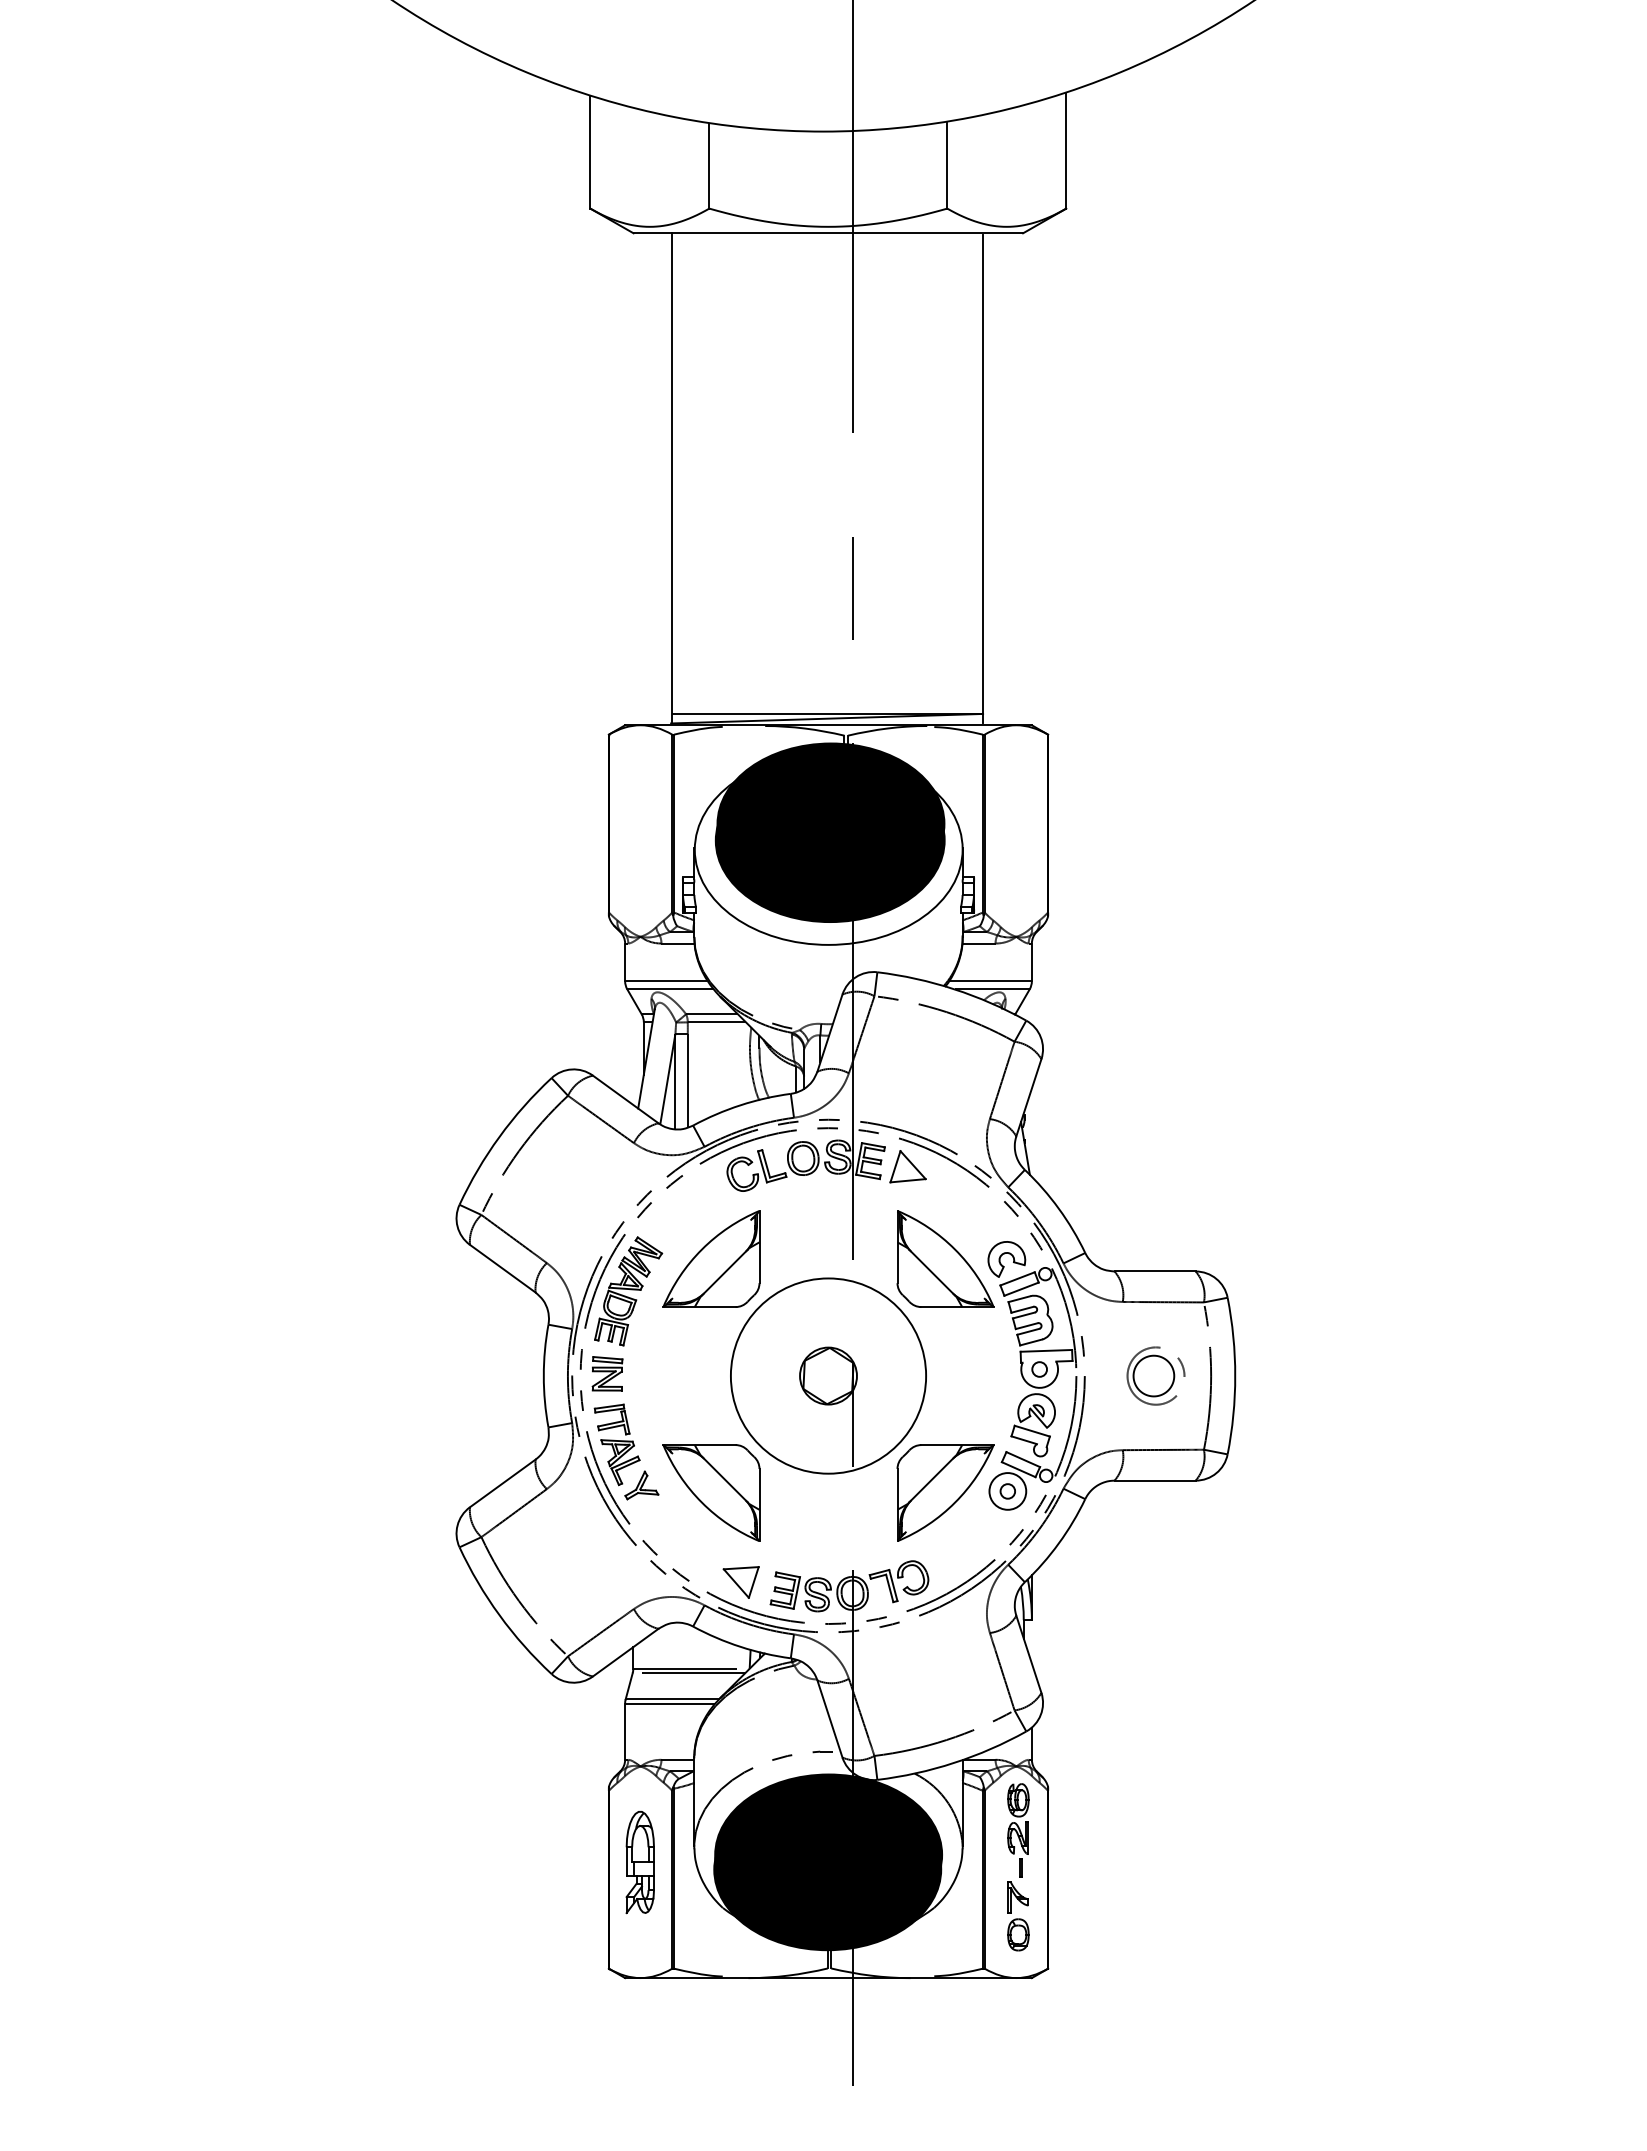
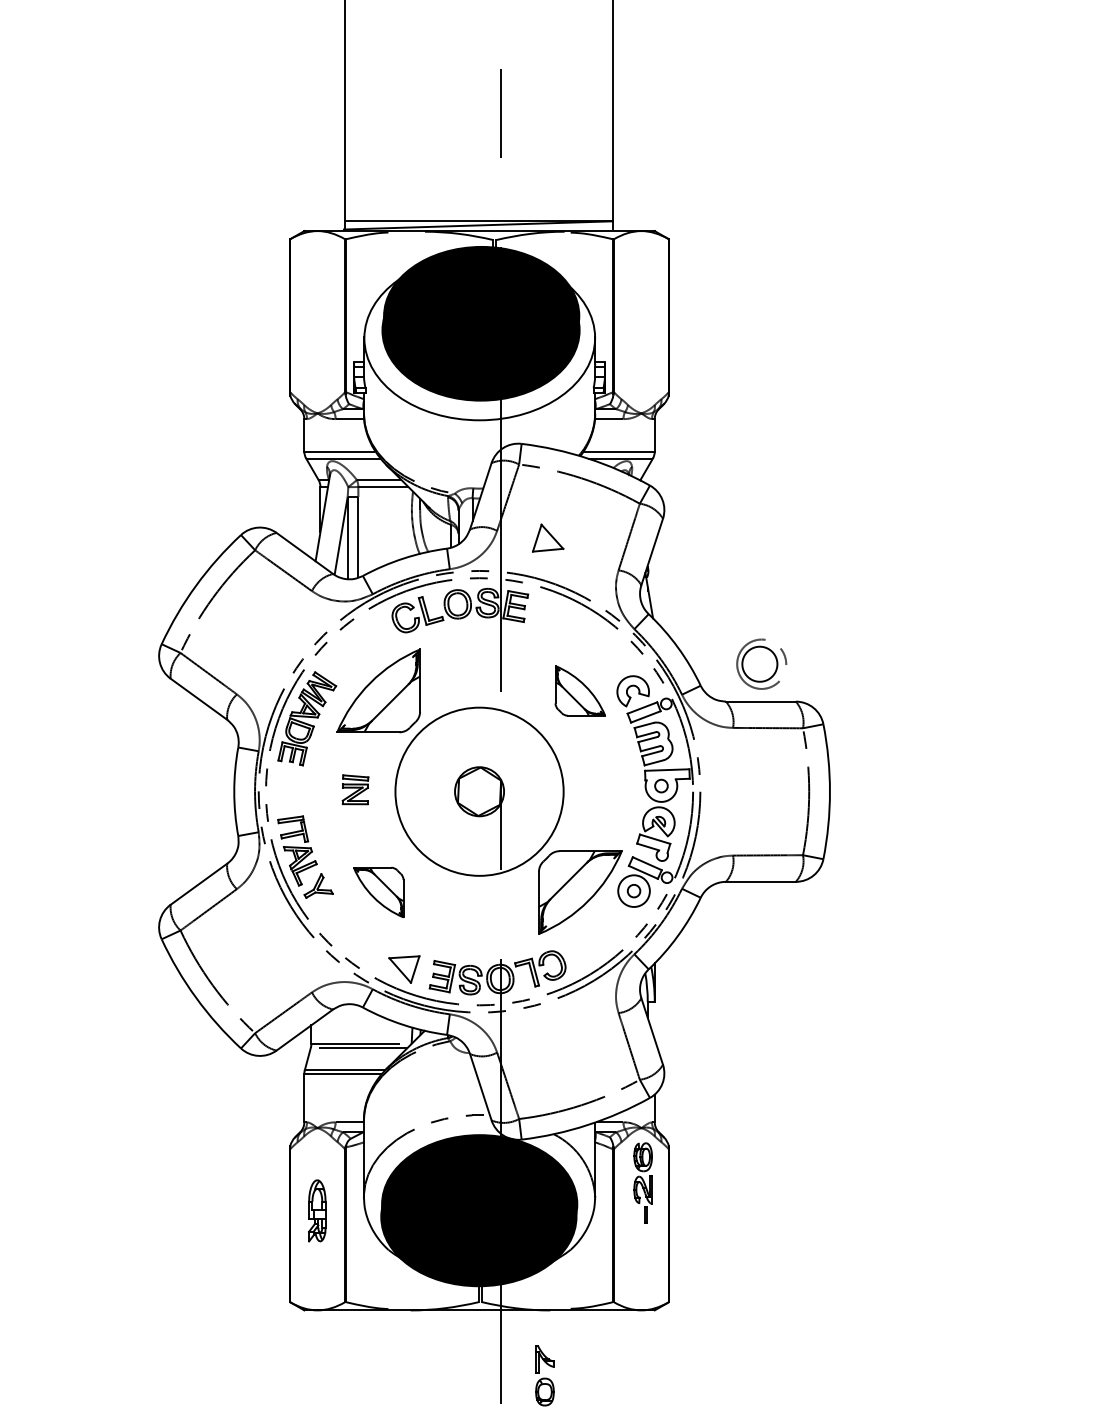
part: (907, 1166) -> (547, 537), moved
part: (945, 1258) -> (580, 690), size x0.6
part: (607, 1373) -> (355, 789), moved
part: (1155, 1375) -> (761, 663), moved
part: (711, 1492) -> (378, 892), size x0.6
part: (639, 1862) -> (316, 1210), size x0.7
part: (1018, 1916) -> (545, 1376), moved

